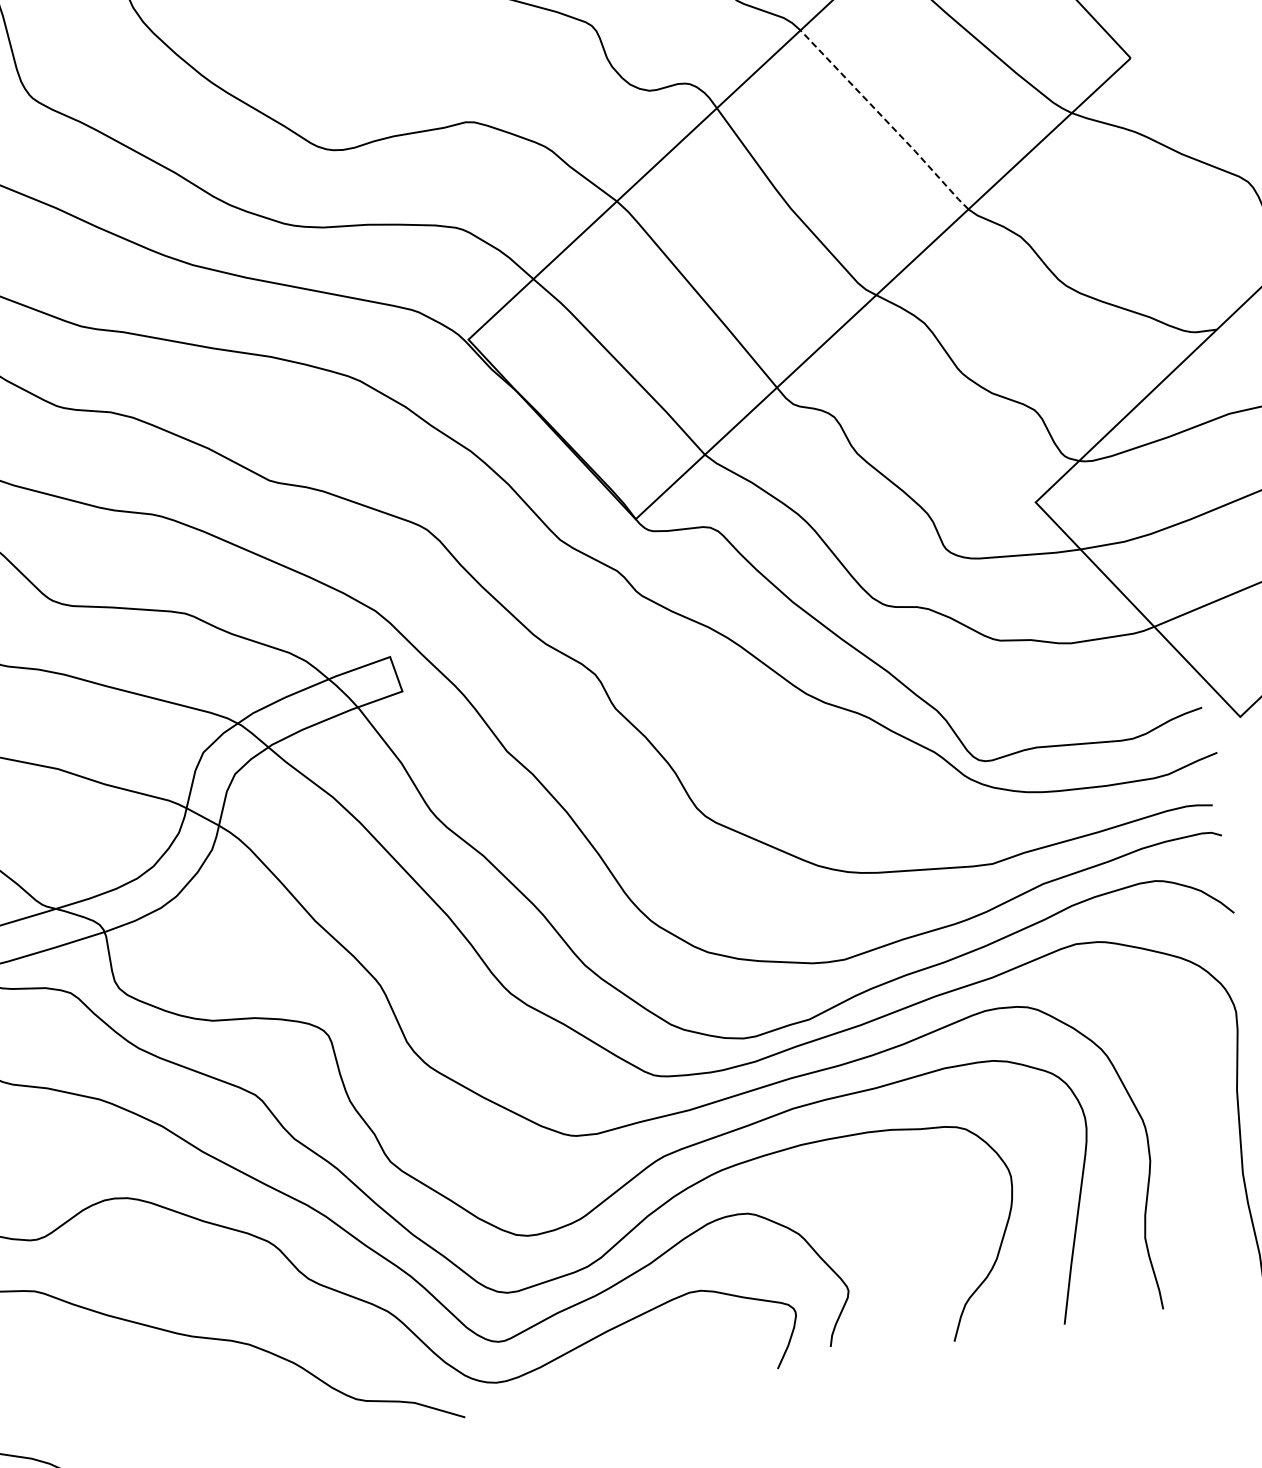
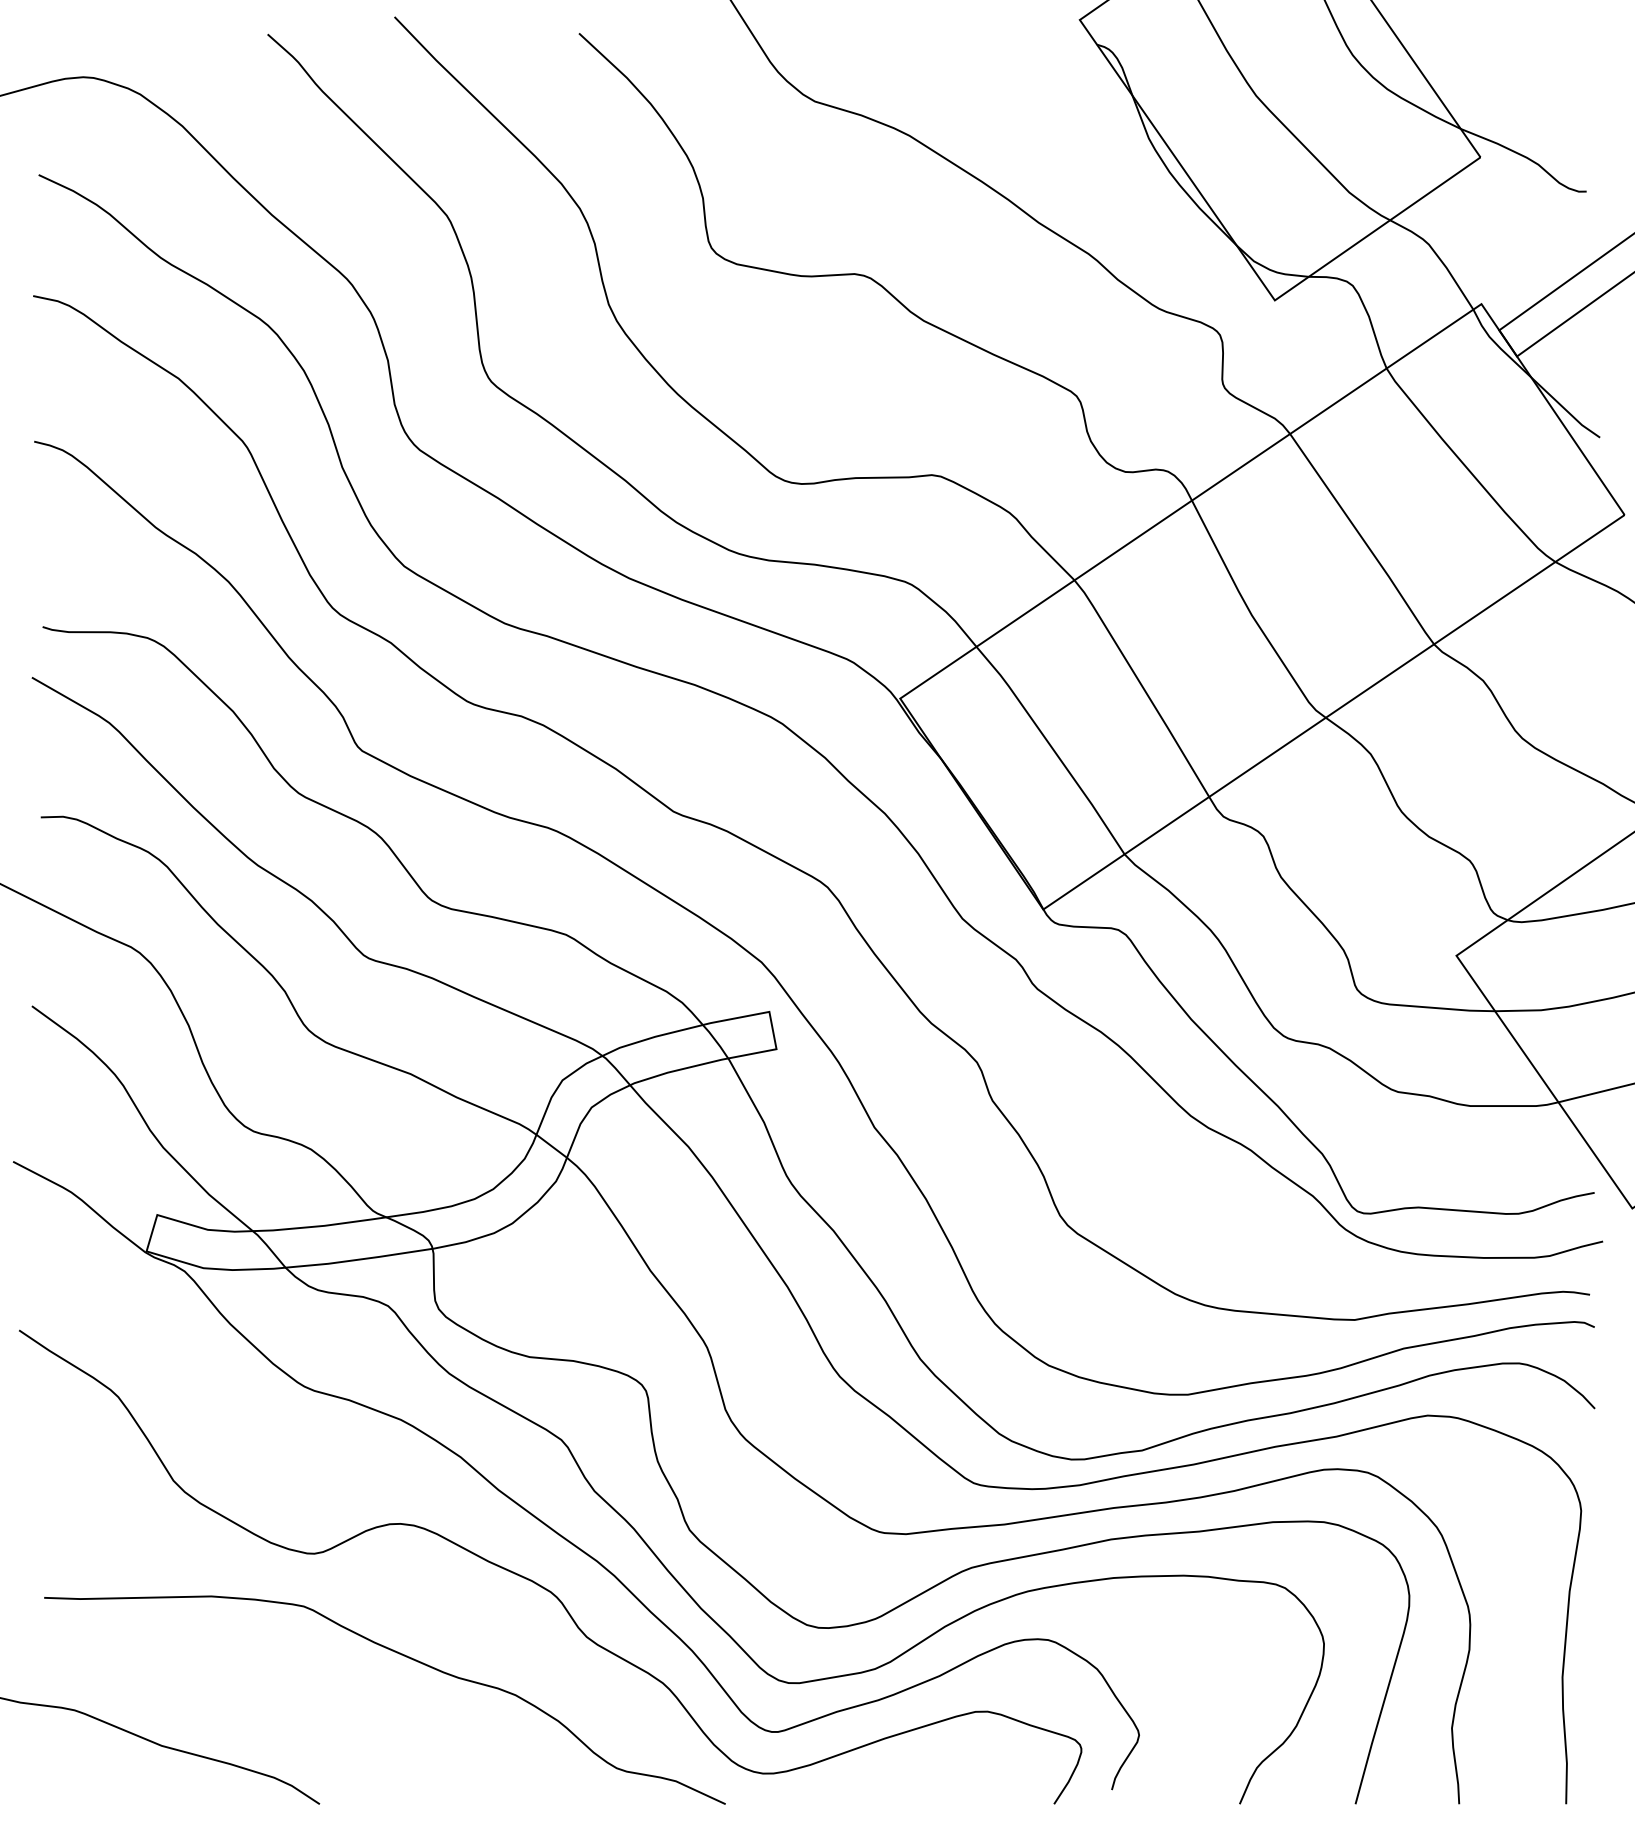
line: (885, 119) -> (1363, 539), dashed -> solid

